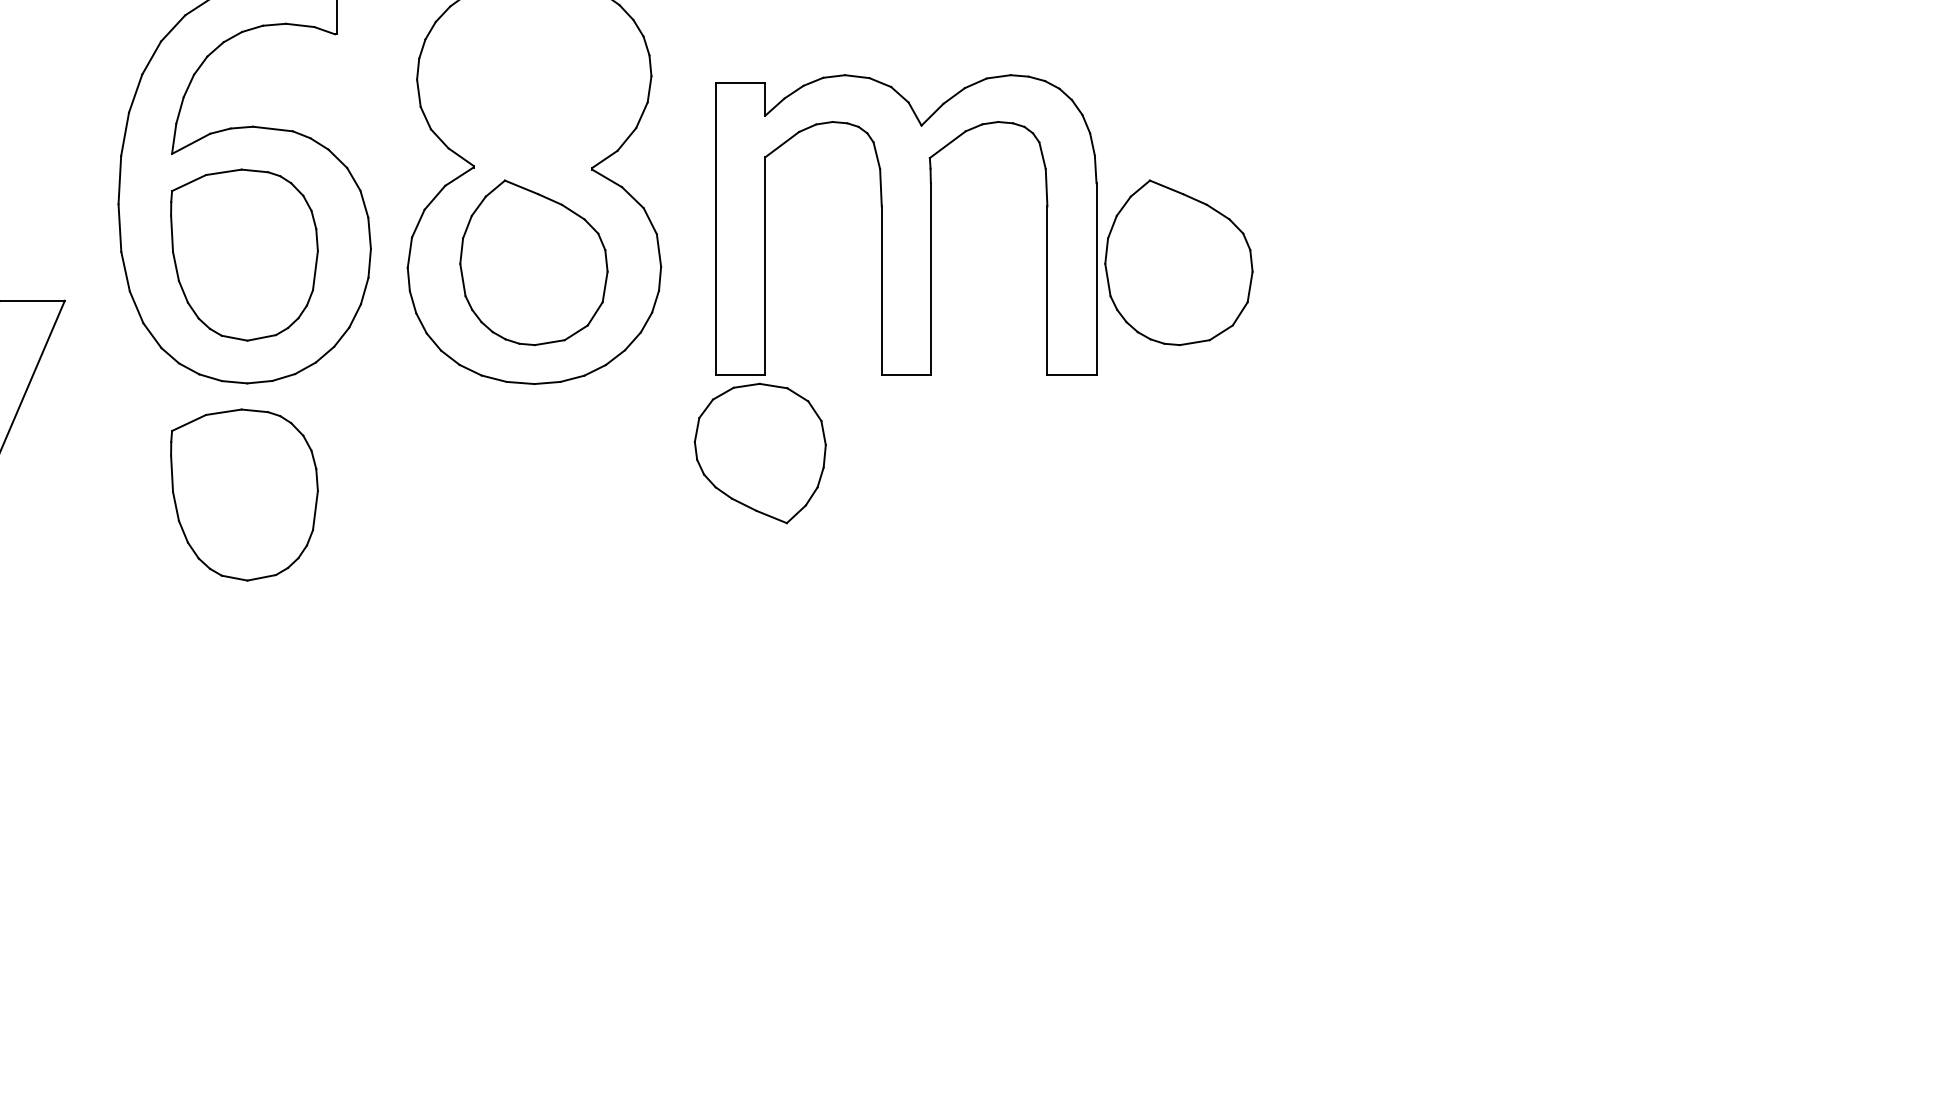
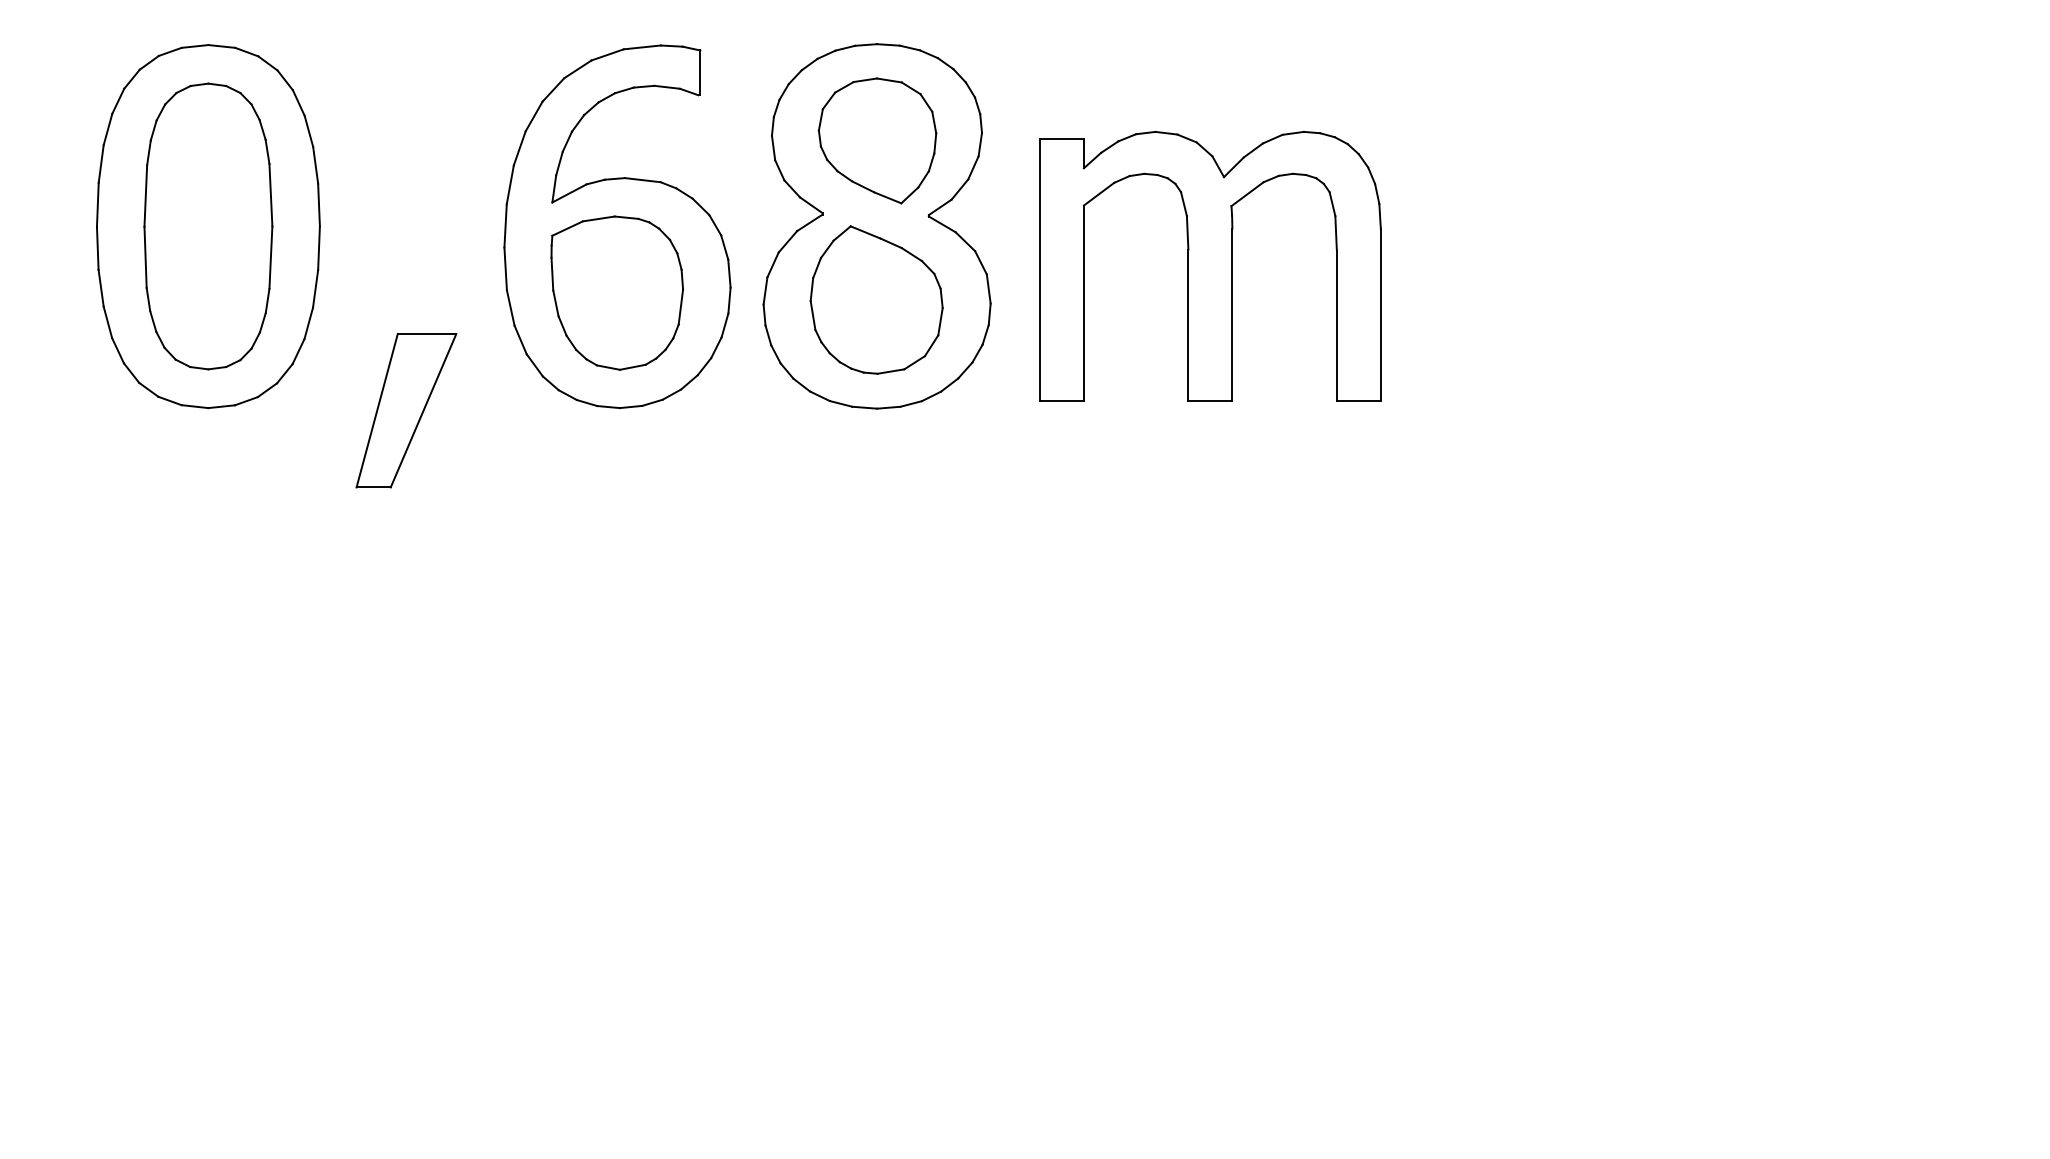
part: (1178, 262) -> (1454, 299), removed
part: (760, 453) -> (877, 140), moved
part: (243, 494) -> (616, 507), removed

